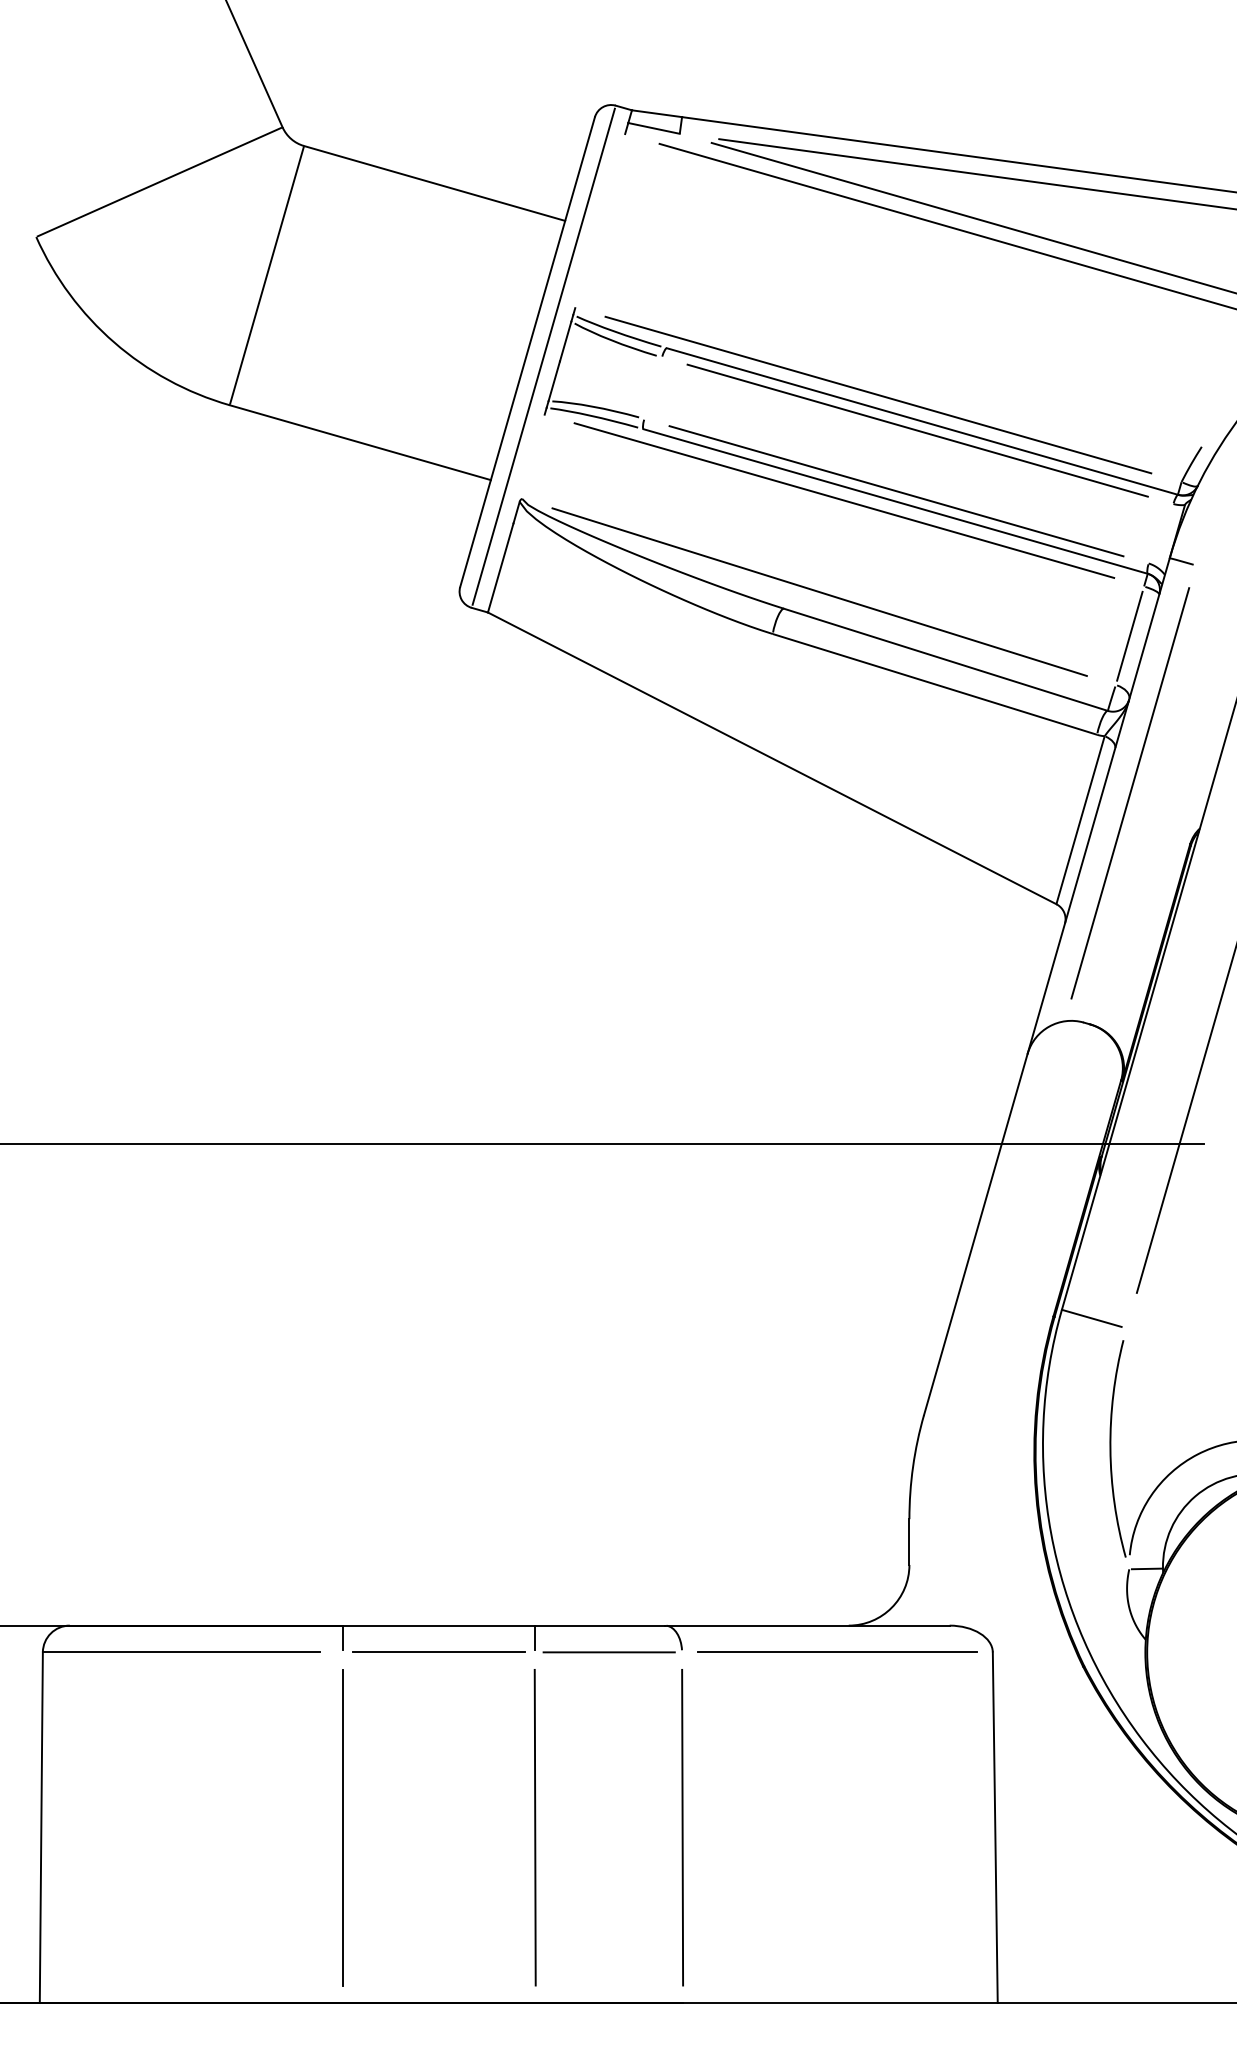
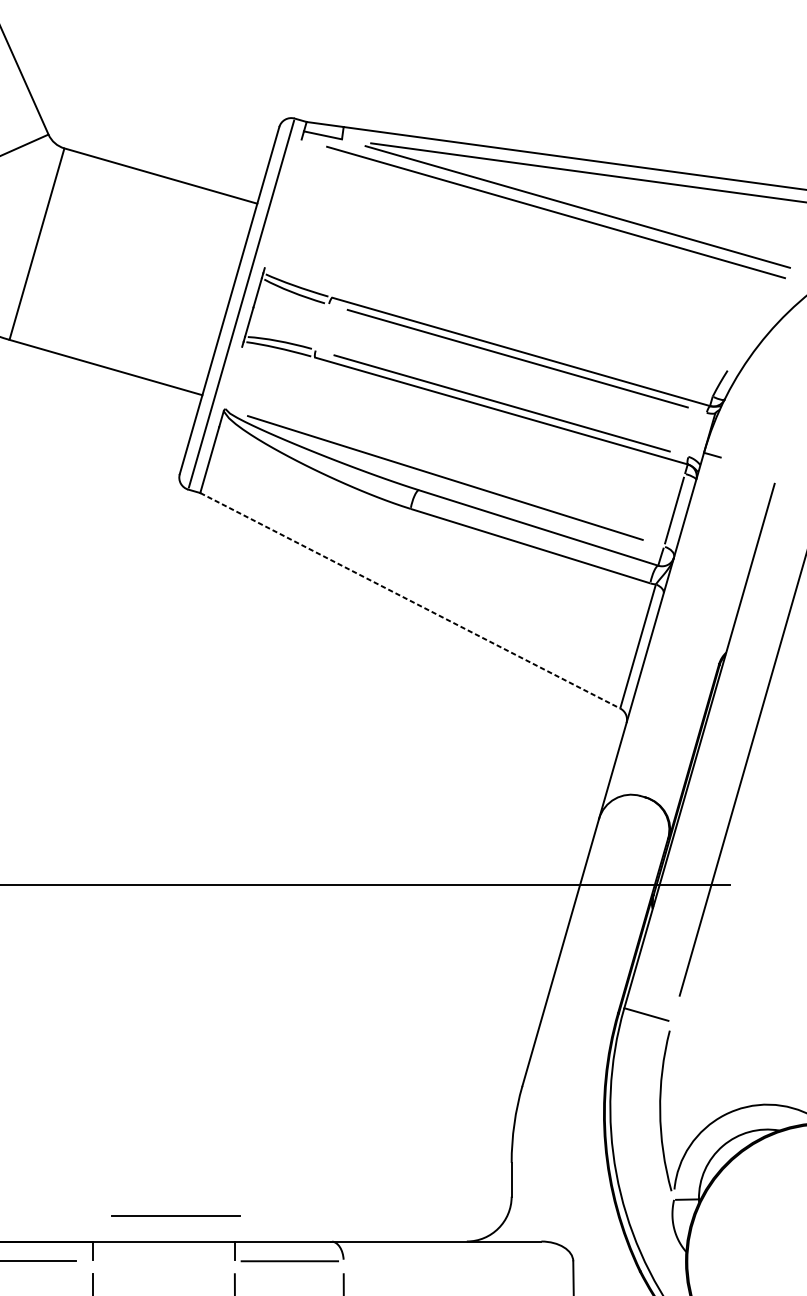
line: (878, 394) -> (488, 331), removed
line: (844, 500) -> (463, 410), removed
line: (772, 758) -> (410, 600), solid -> dashed
line: (1130, 793) -> (674, 626), removed
line: (438, 1651) -> (175, 1215), moved
line: (837, 1652) -> (458, 1261), removed

